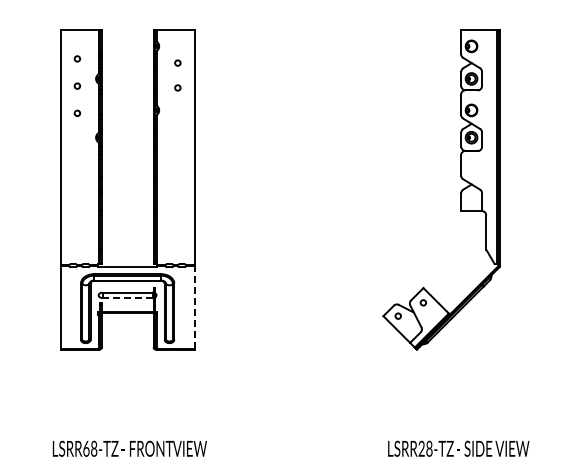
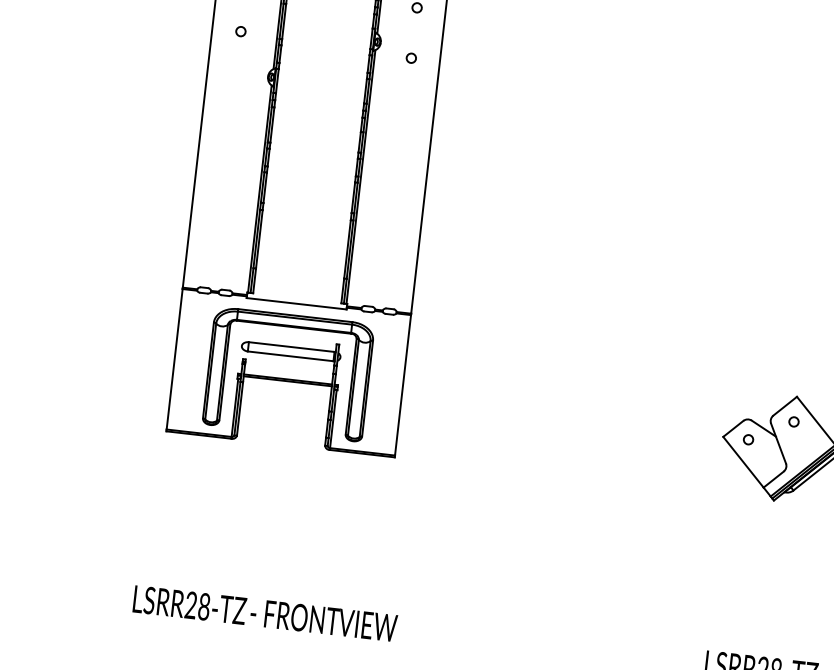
circle: (177, 117) -> (410, 58), added
line: (127, 298) -> (290, 357), dashed -> solid
line: (194, 306) -> (403, 383), dashed -> solid
text: (86, 448) -> (191, 604), LSRR68-TZ -> LSRR28-TZ

